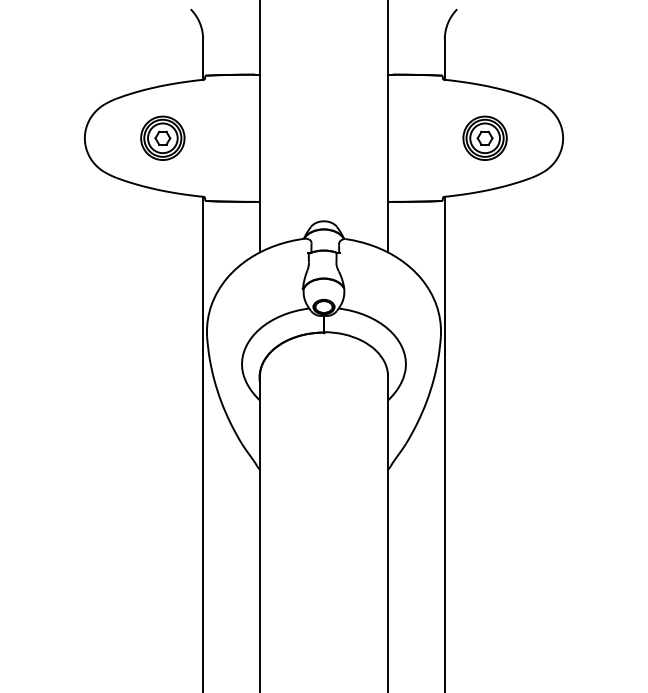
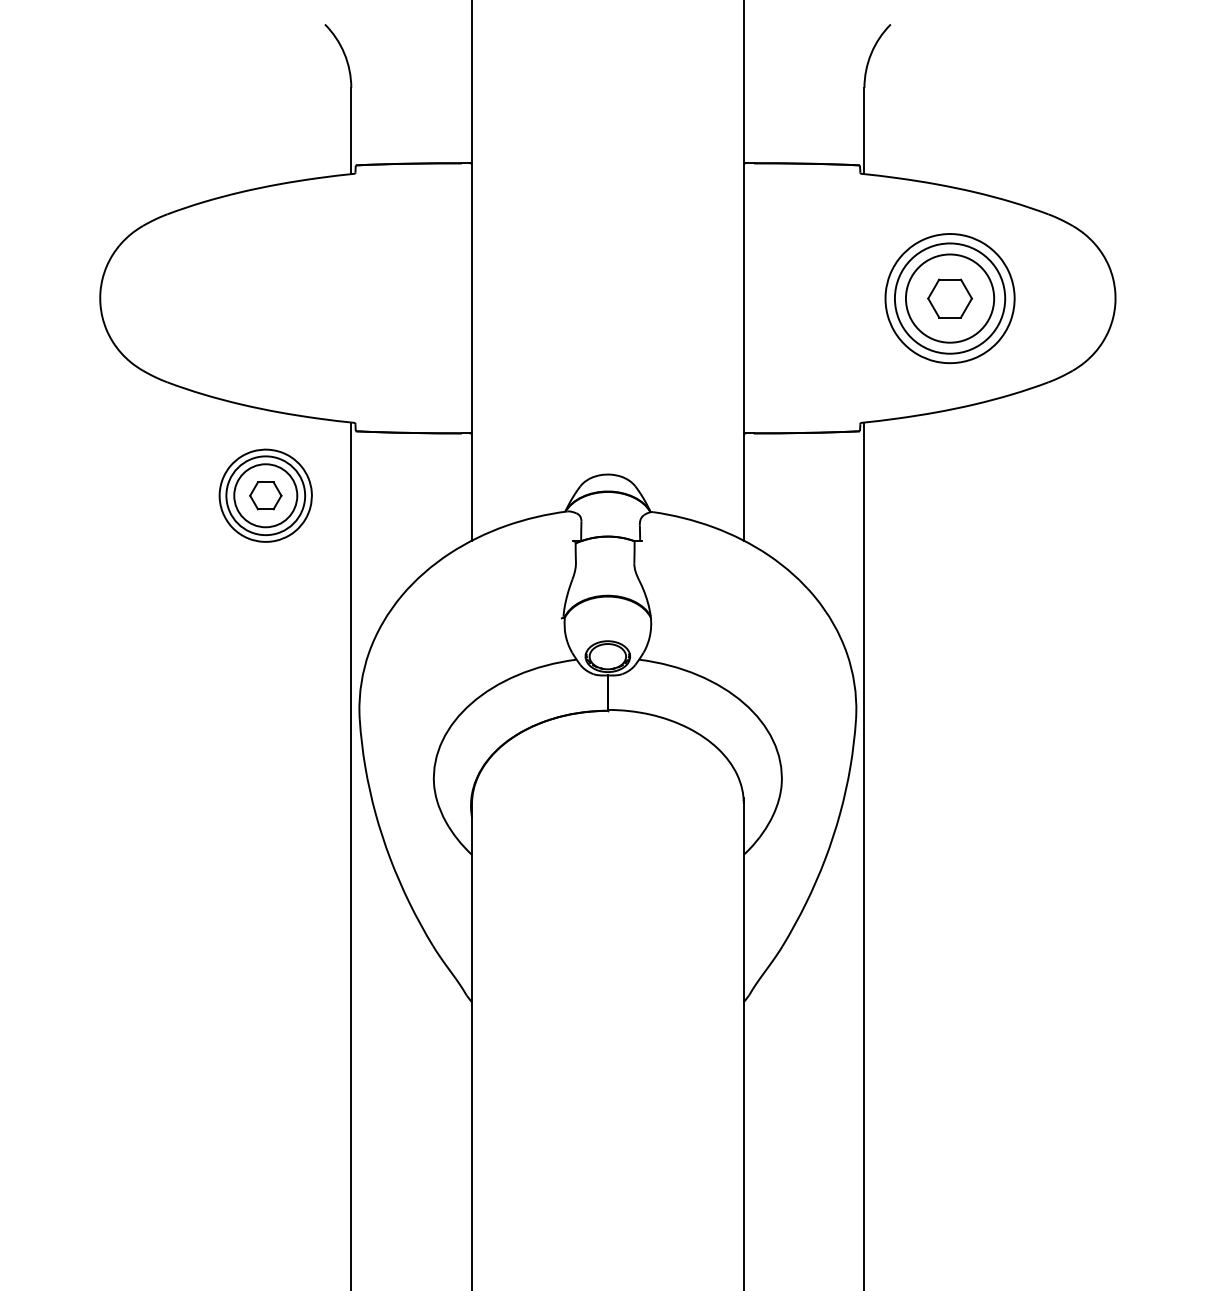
part: (162, 137) -> (265, 494), moved
part: (484, 137) -> (948, 296), size x1.4

